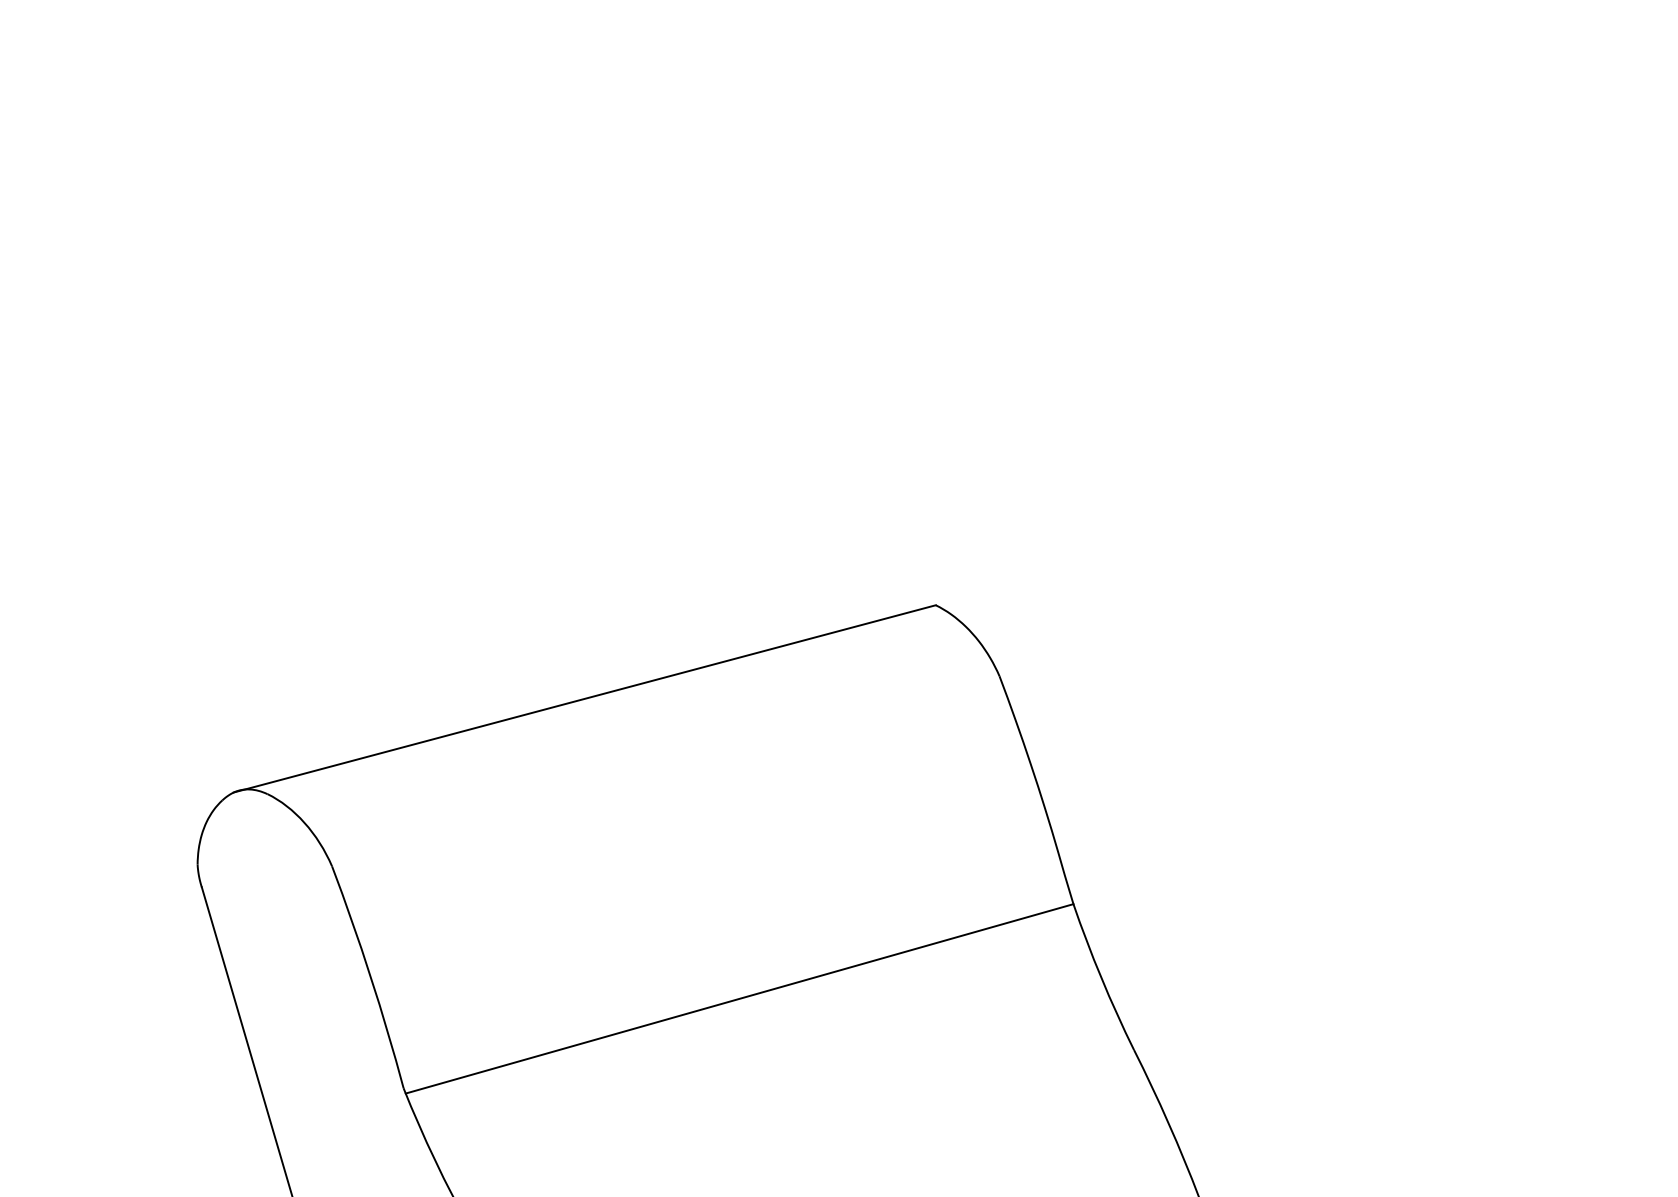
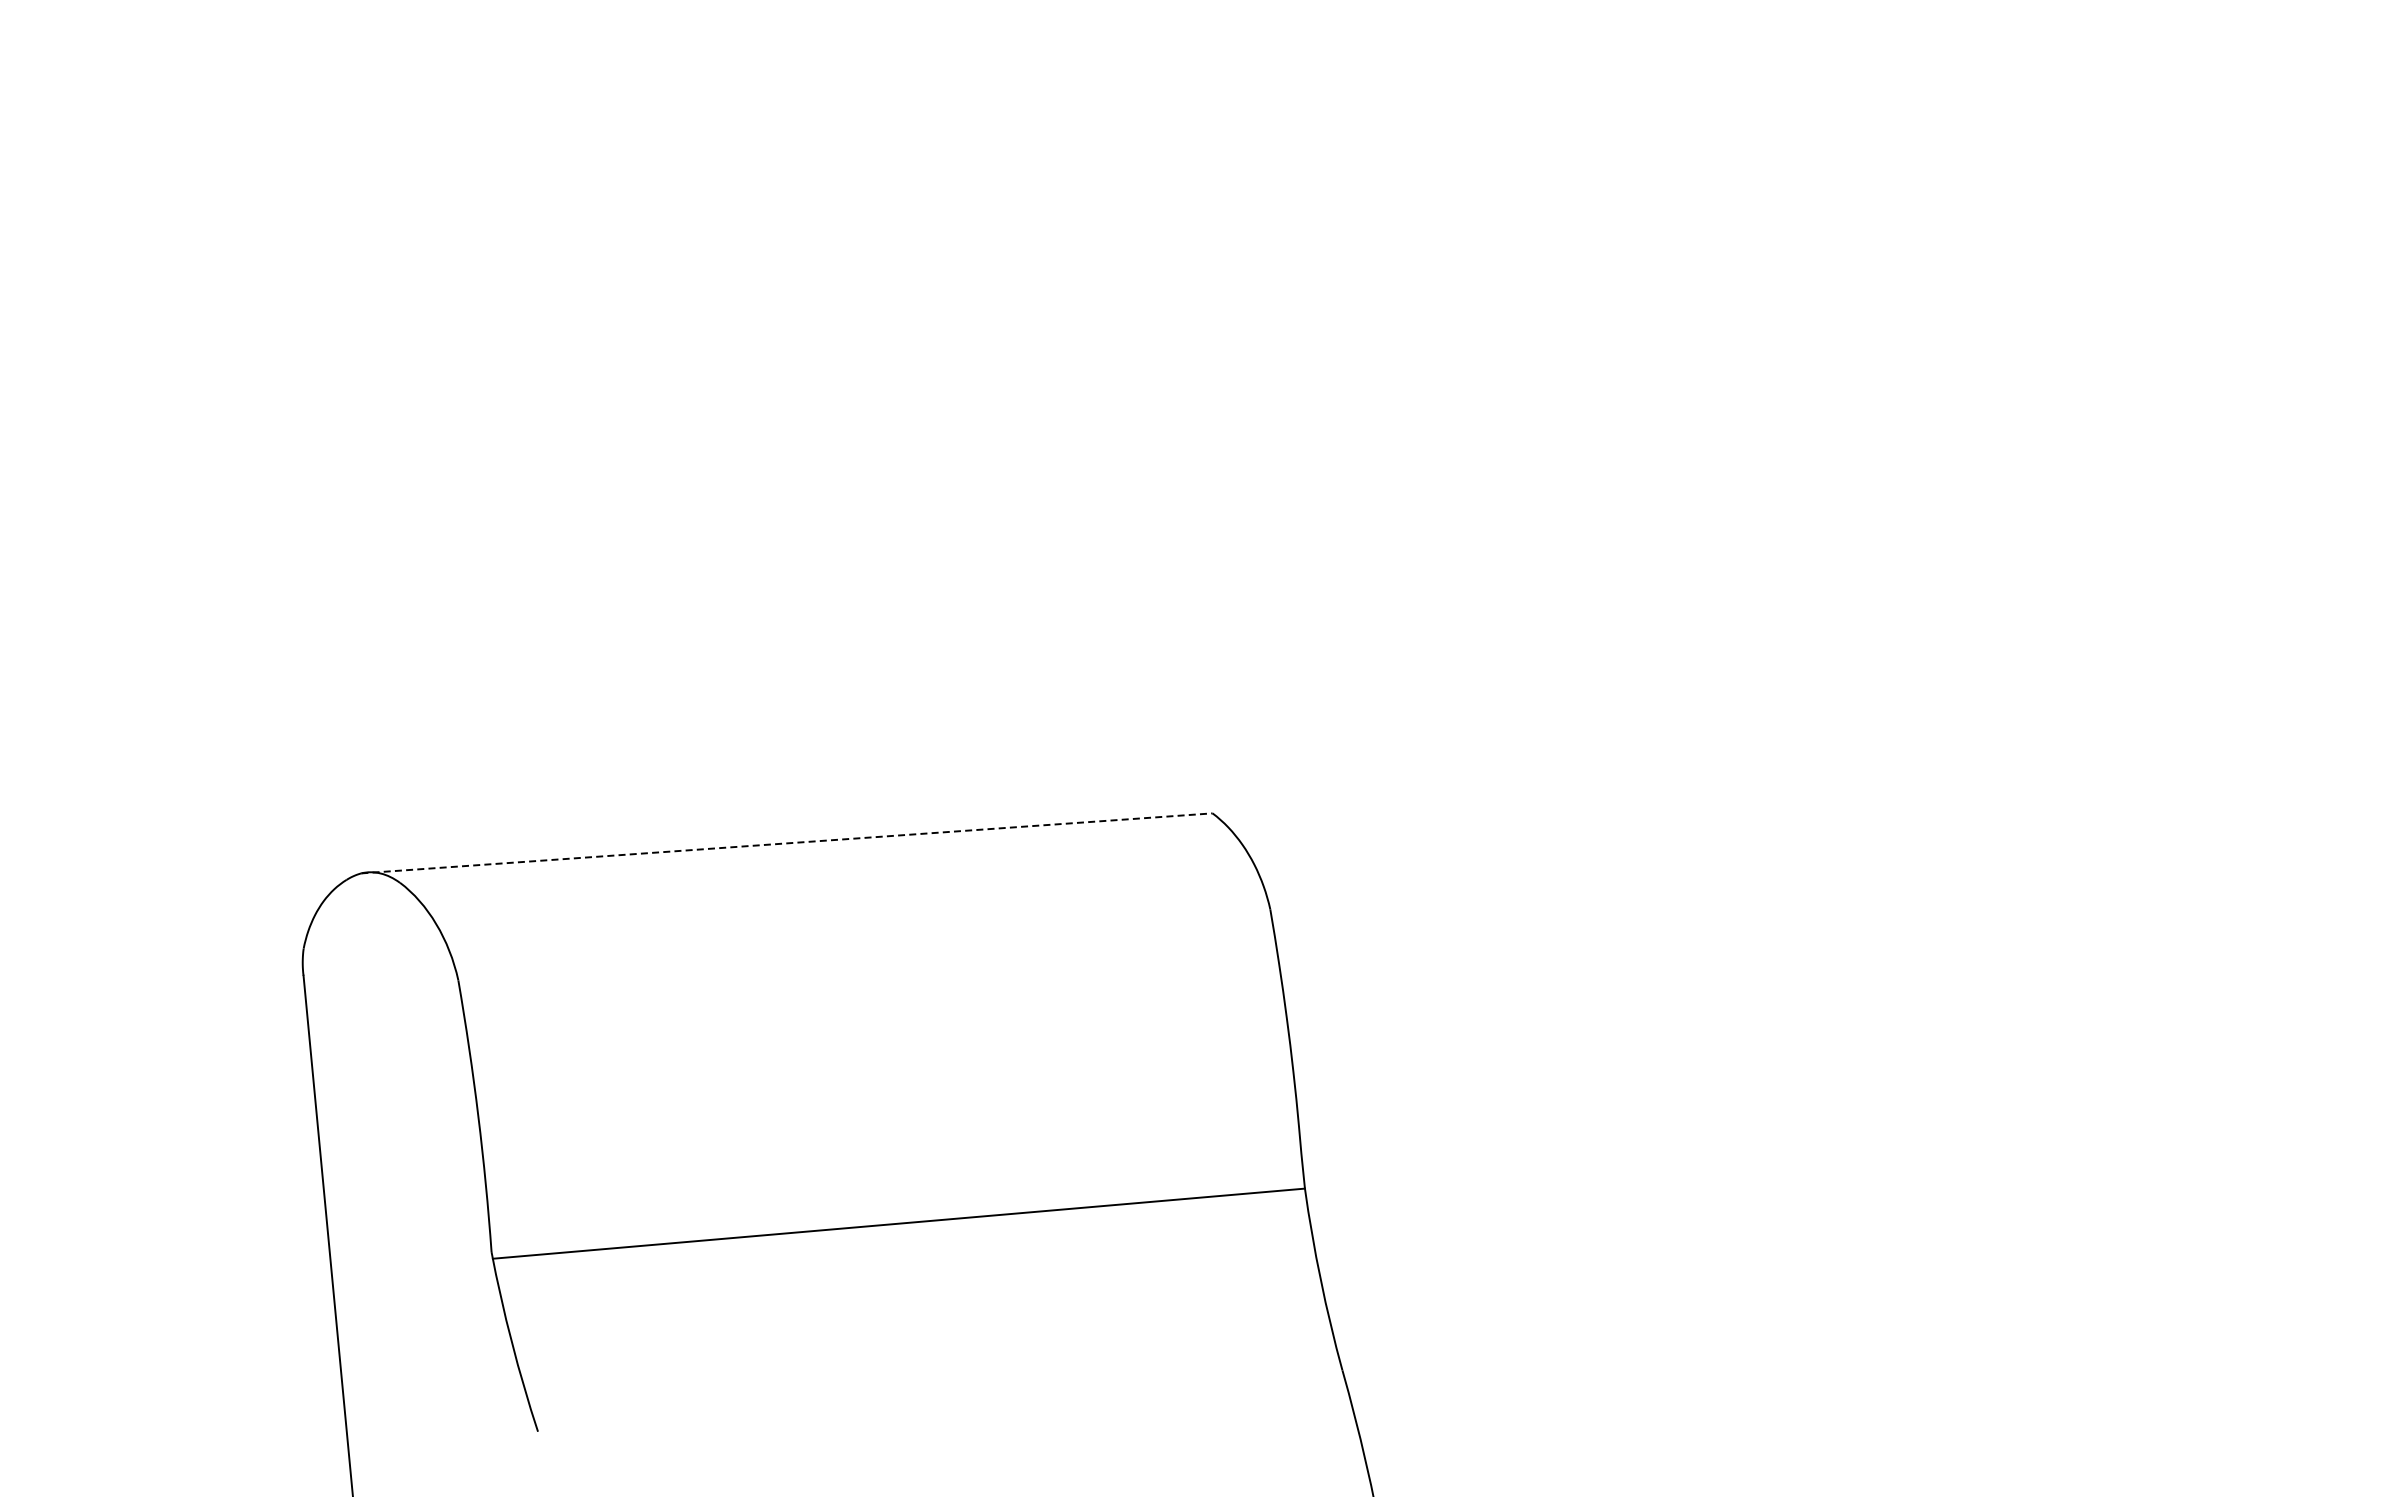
line: (584, 699) -> (786, 843), solid -> dashed

